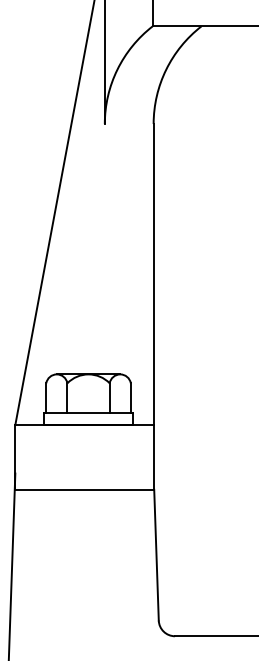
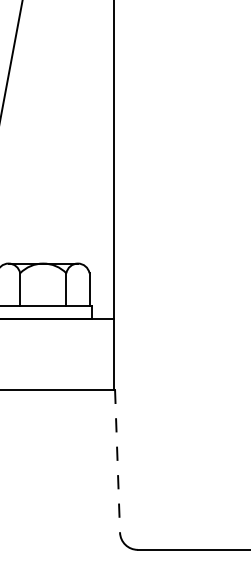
line: (156, 555) -> (117, 461), solid -> dashed

